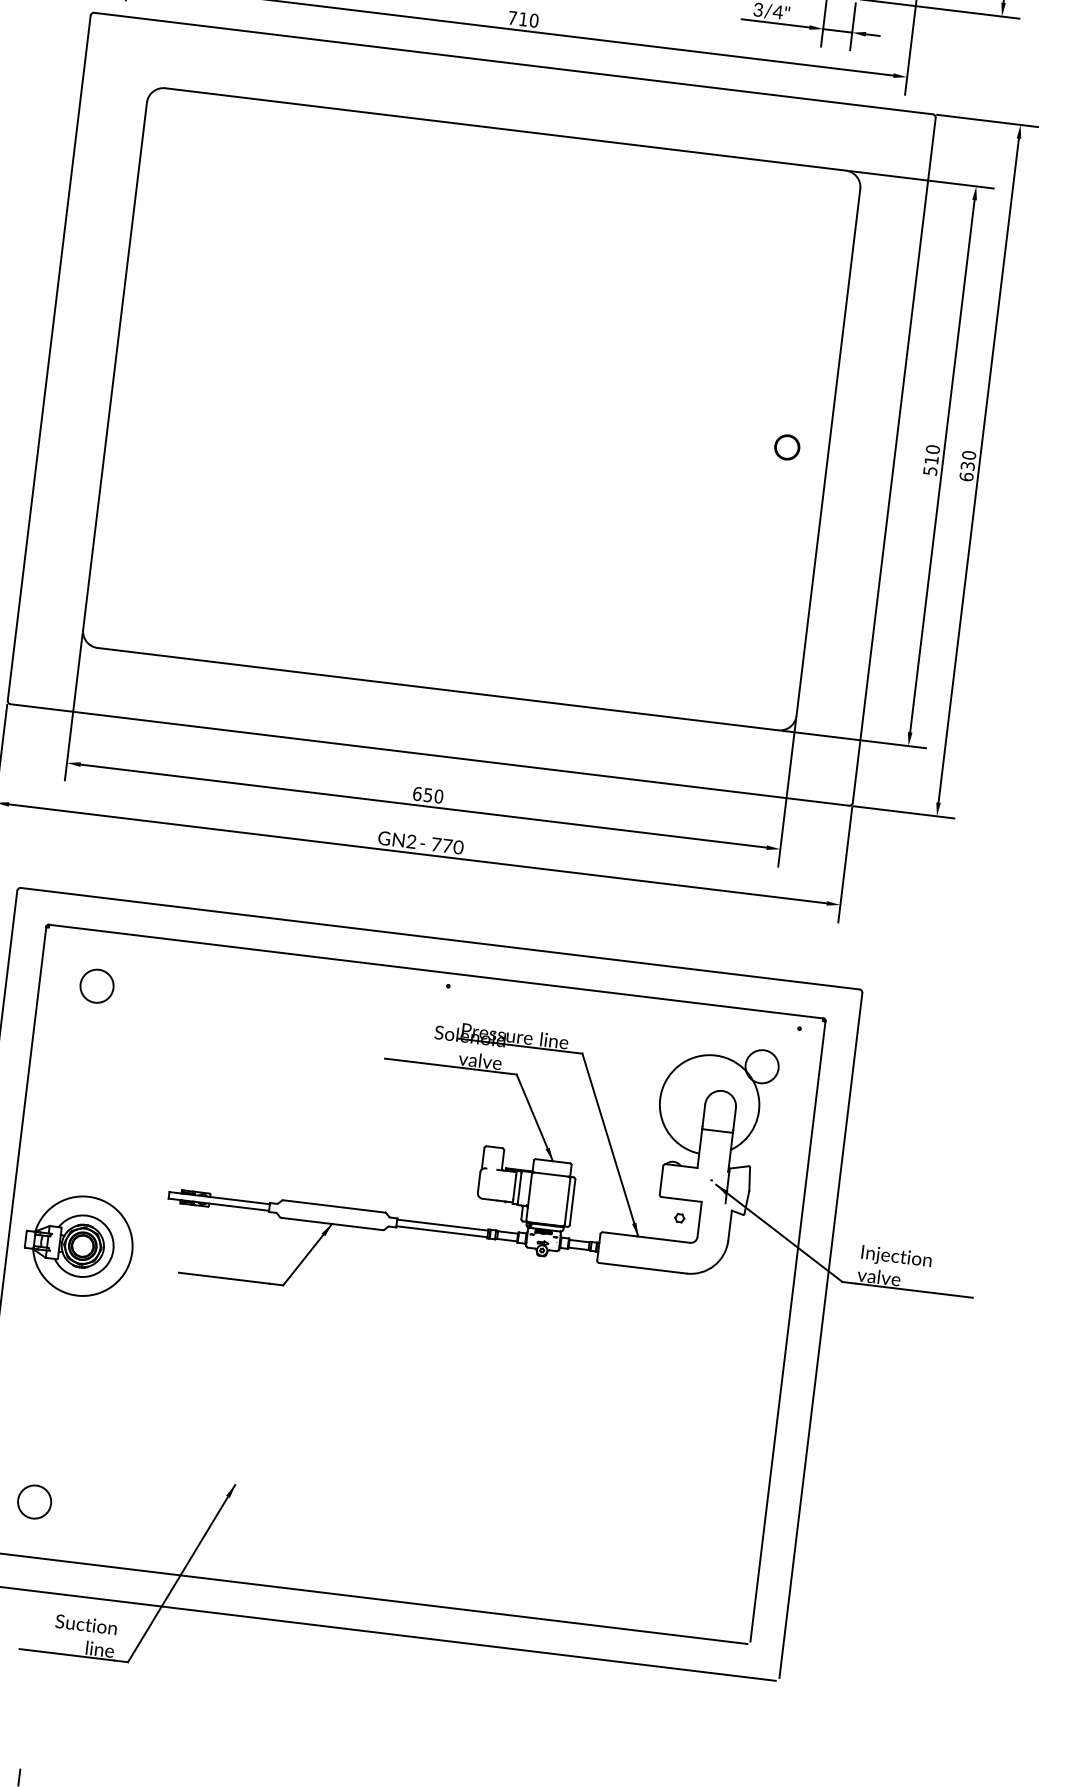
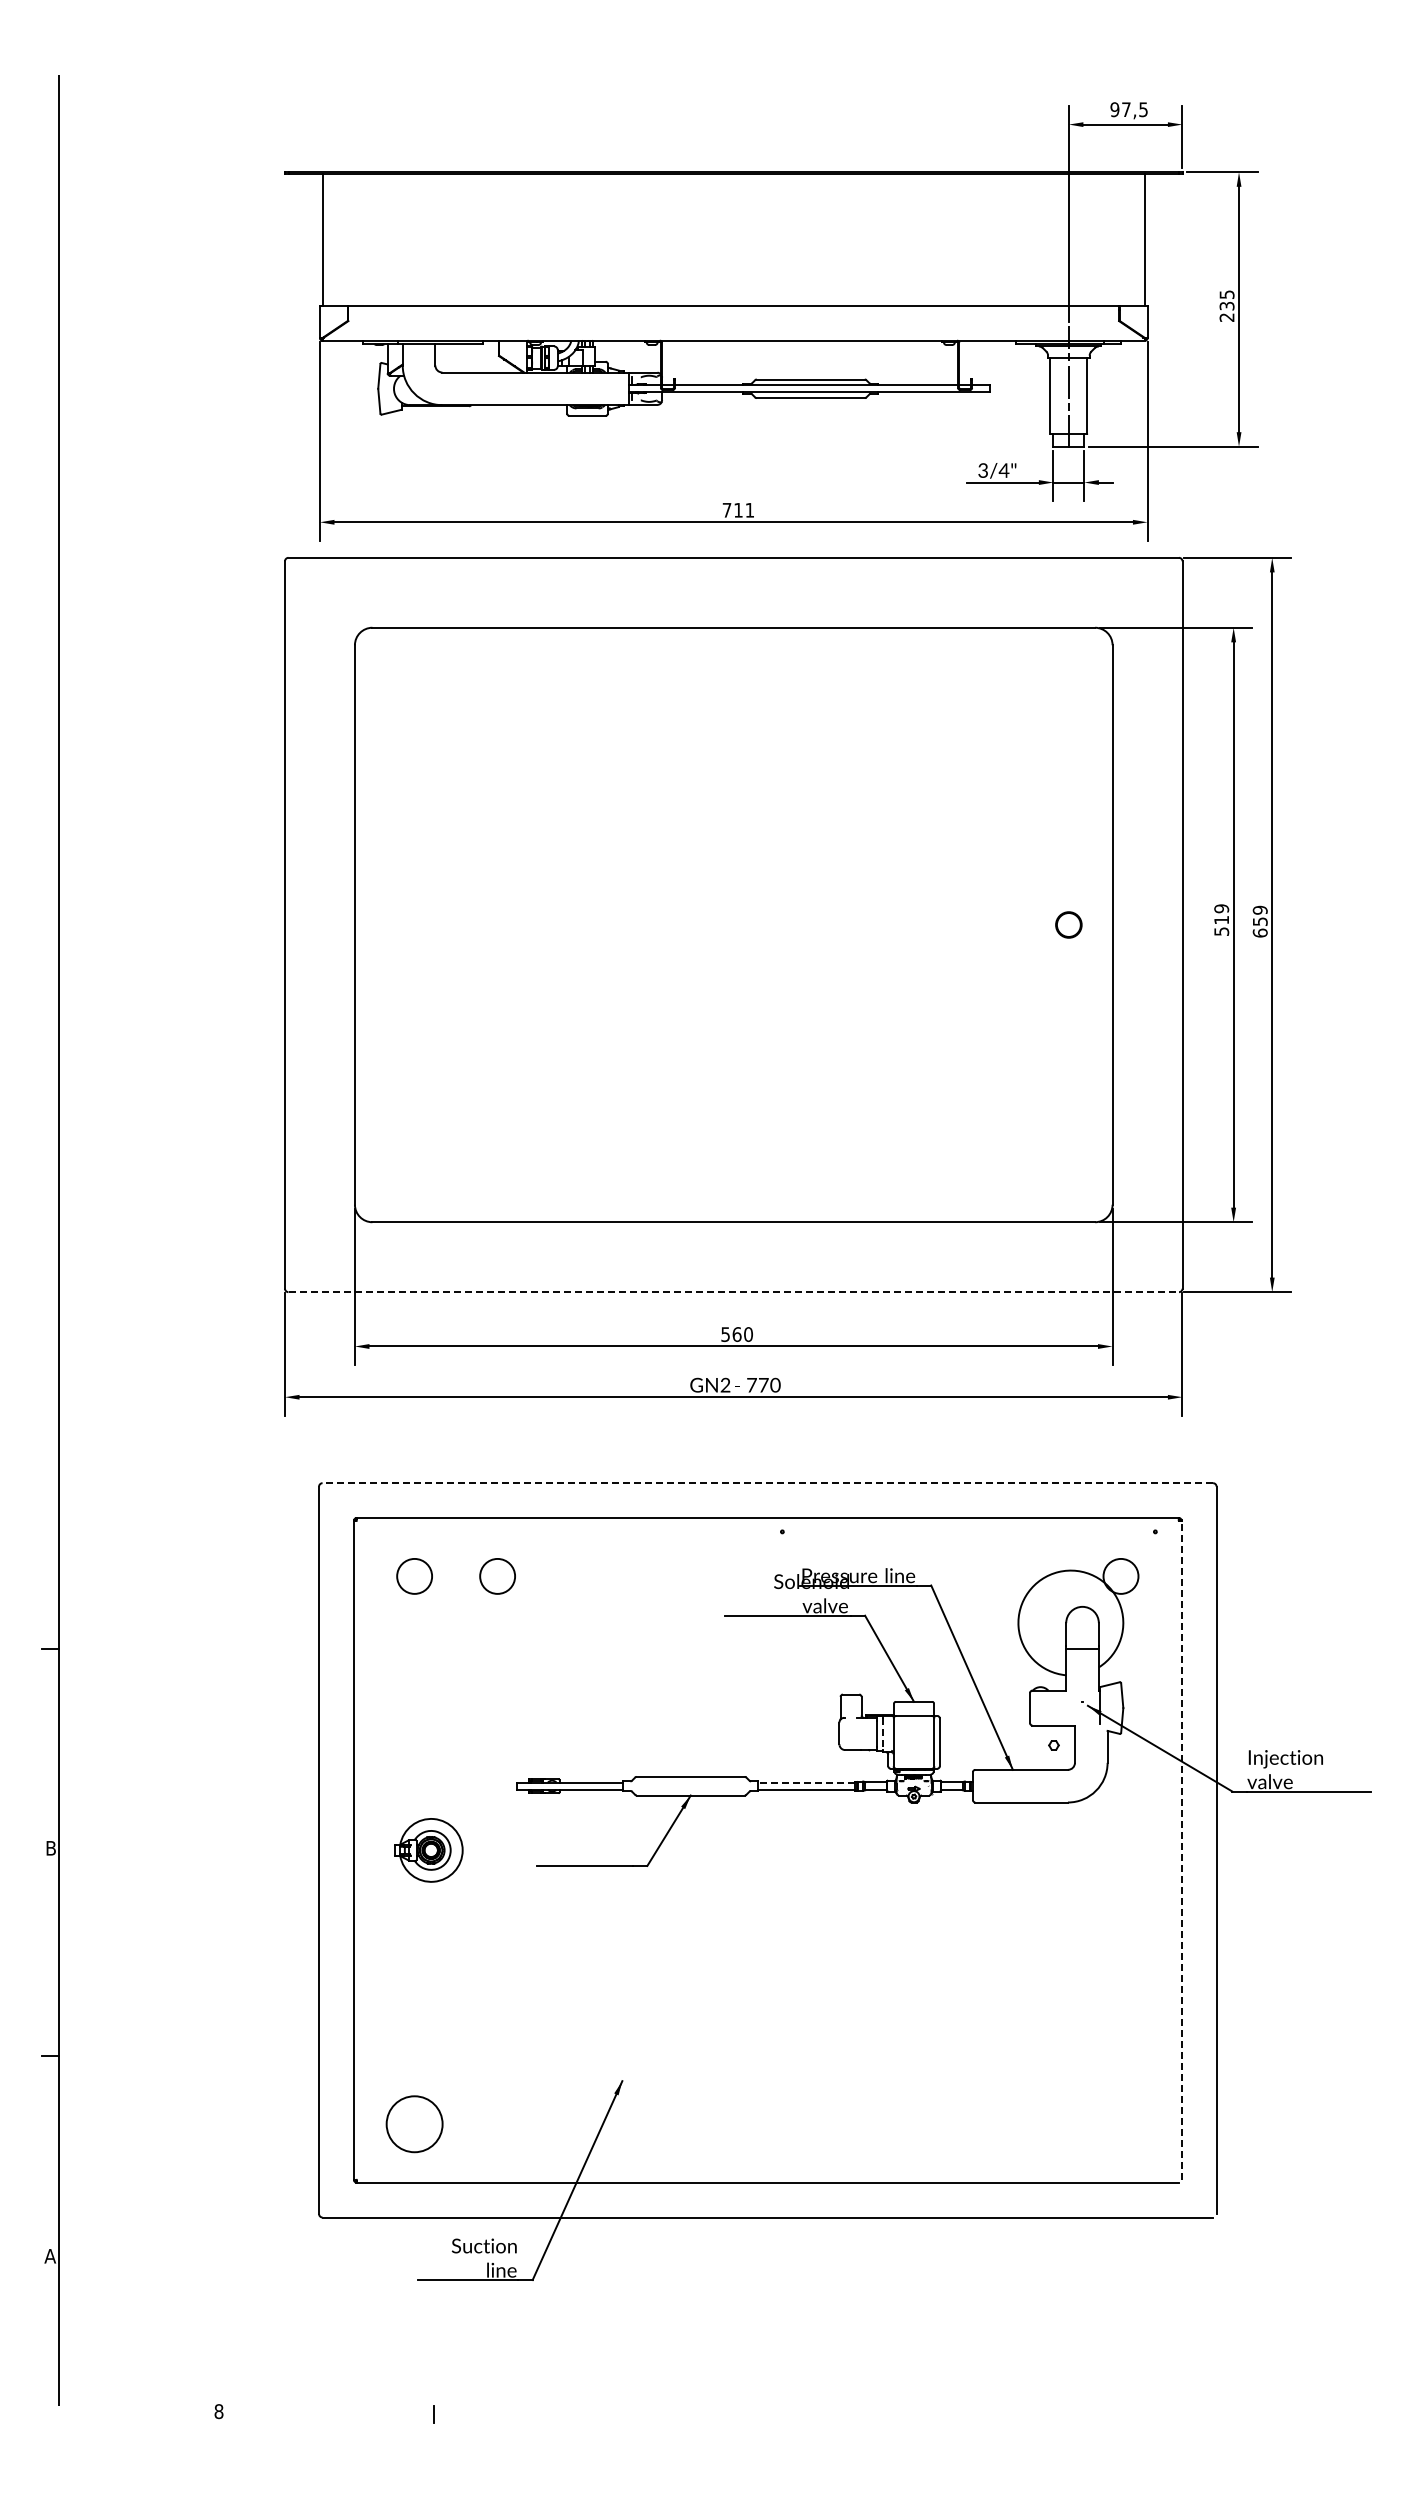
text: (533, 19) -> (749, 509), 710 -> 711
text: (932, 449) -> (1221, 908), 510 -> 519
text: (967, 460) -> (1259, 915), 630 -> 659
line: (430, 755) -> (734, 1292), solid -> dashed
text: (422, 794) -> (731, 1334), 650 -> 560
line: (439, 938) -> (767, 1483), solid -> dashed
circle: (175, 995) -> (497, 1576), added
line: (519, 1188) -> (882, 1734), solid -> dashed
line: (442, 1224) -> (806, 1782), solid -> dashed
part: (78, 1245) -> (428, 1850), size x0.6
line: (787, 1330) -> (1181, 1849), solid -> dashed
circle: (34, 1501) -> (414, 2123), size x1.6

